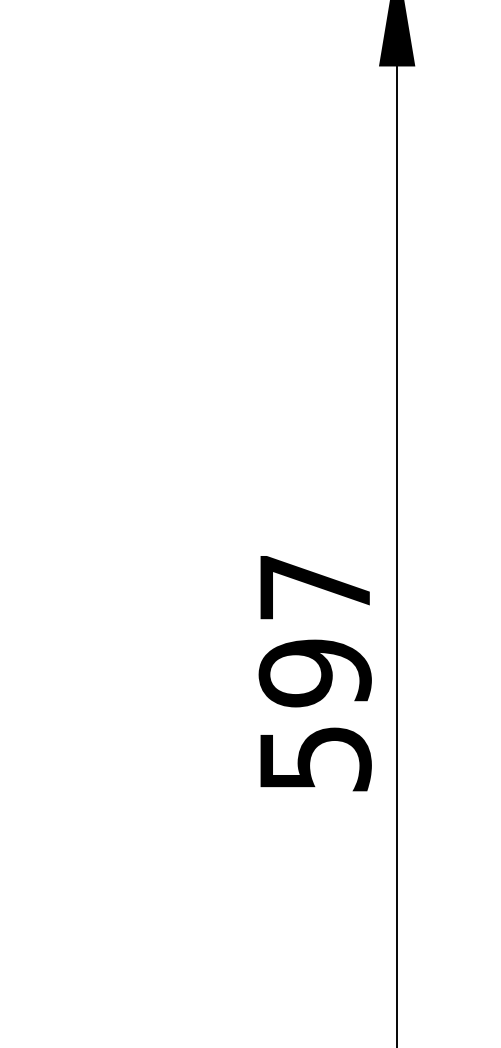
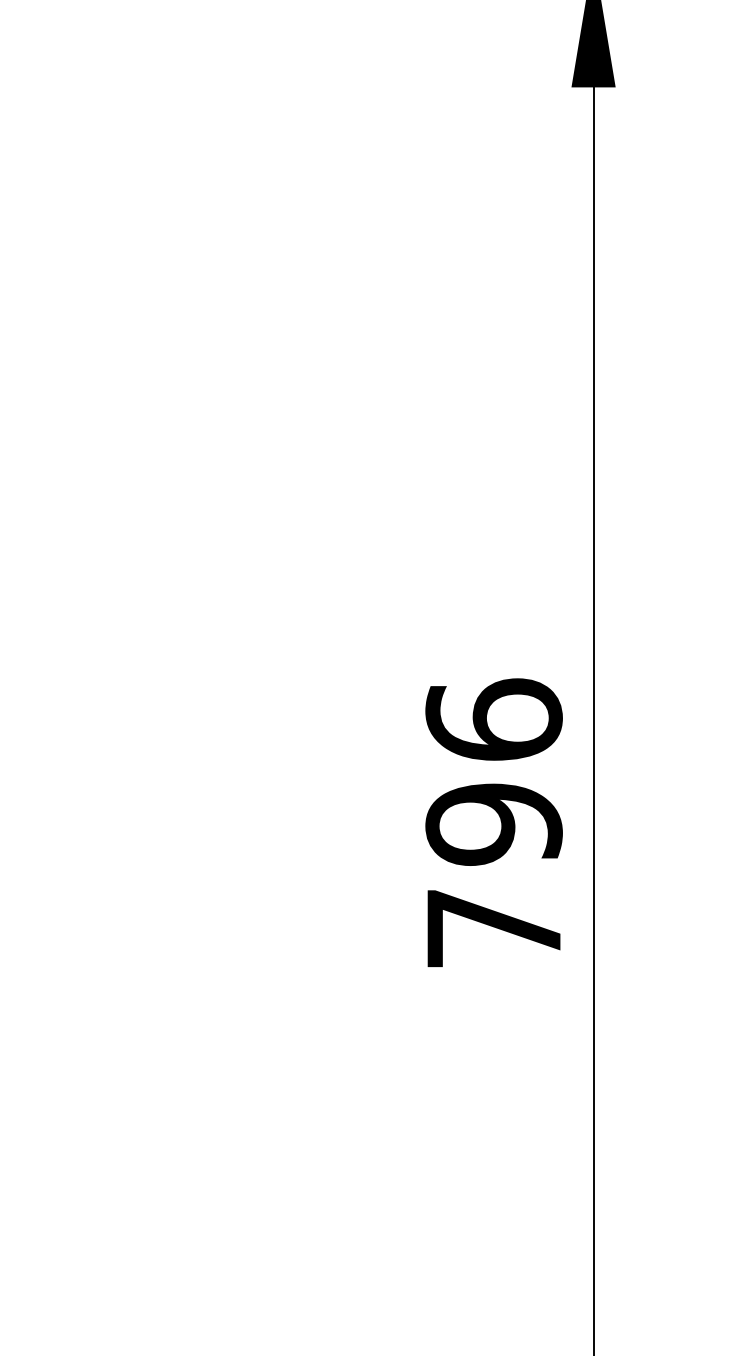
text: (314, 671) -> (493, 822), 597 -> 796

